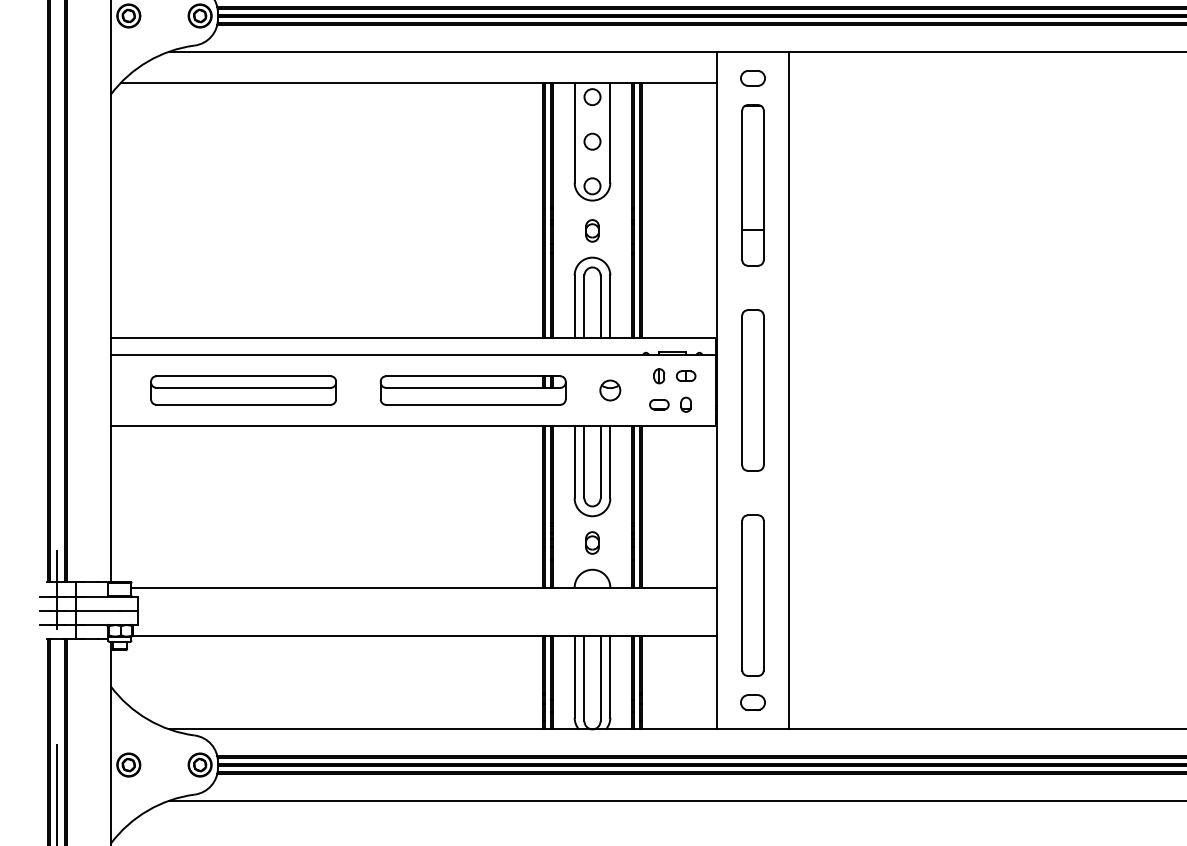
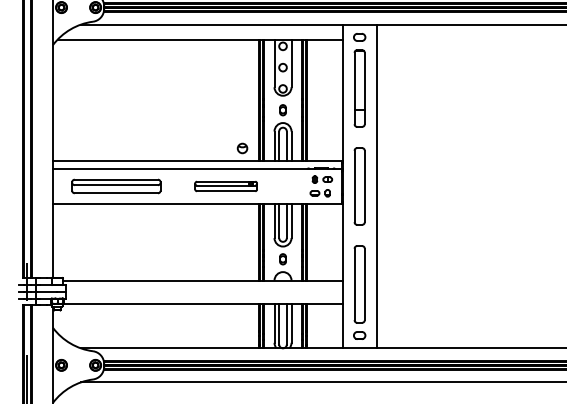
part: (474, 390) -> (226, 186), size x0.7
part: (610, 390) -> (242, 148), moved

